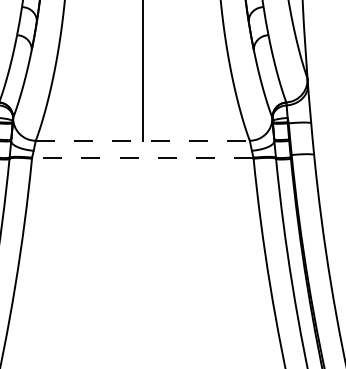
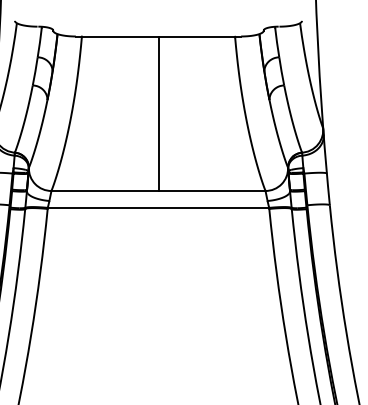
line: (142, 140) -> (158, 190), dashed -> solid
line: (142, 157) -> (158, 207), dashed -> solid

